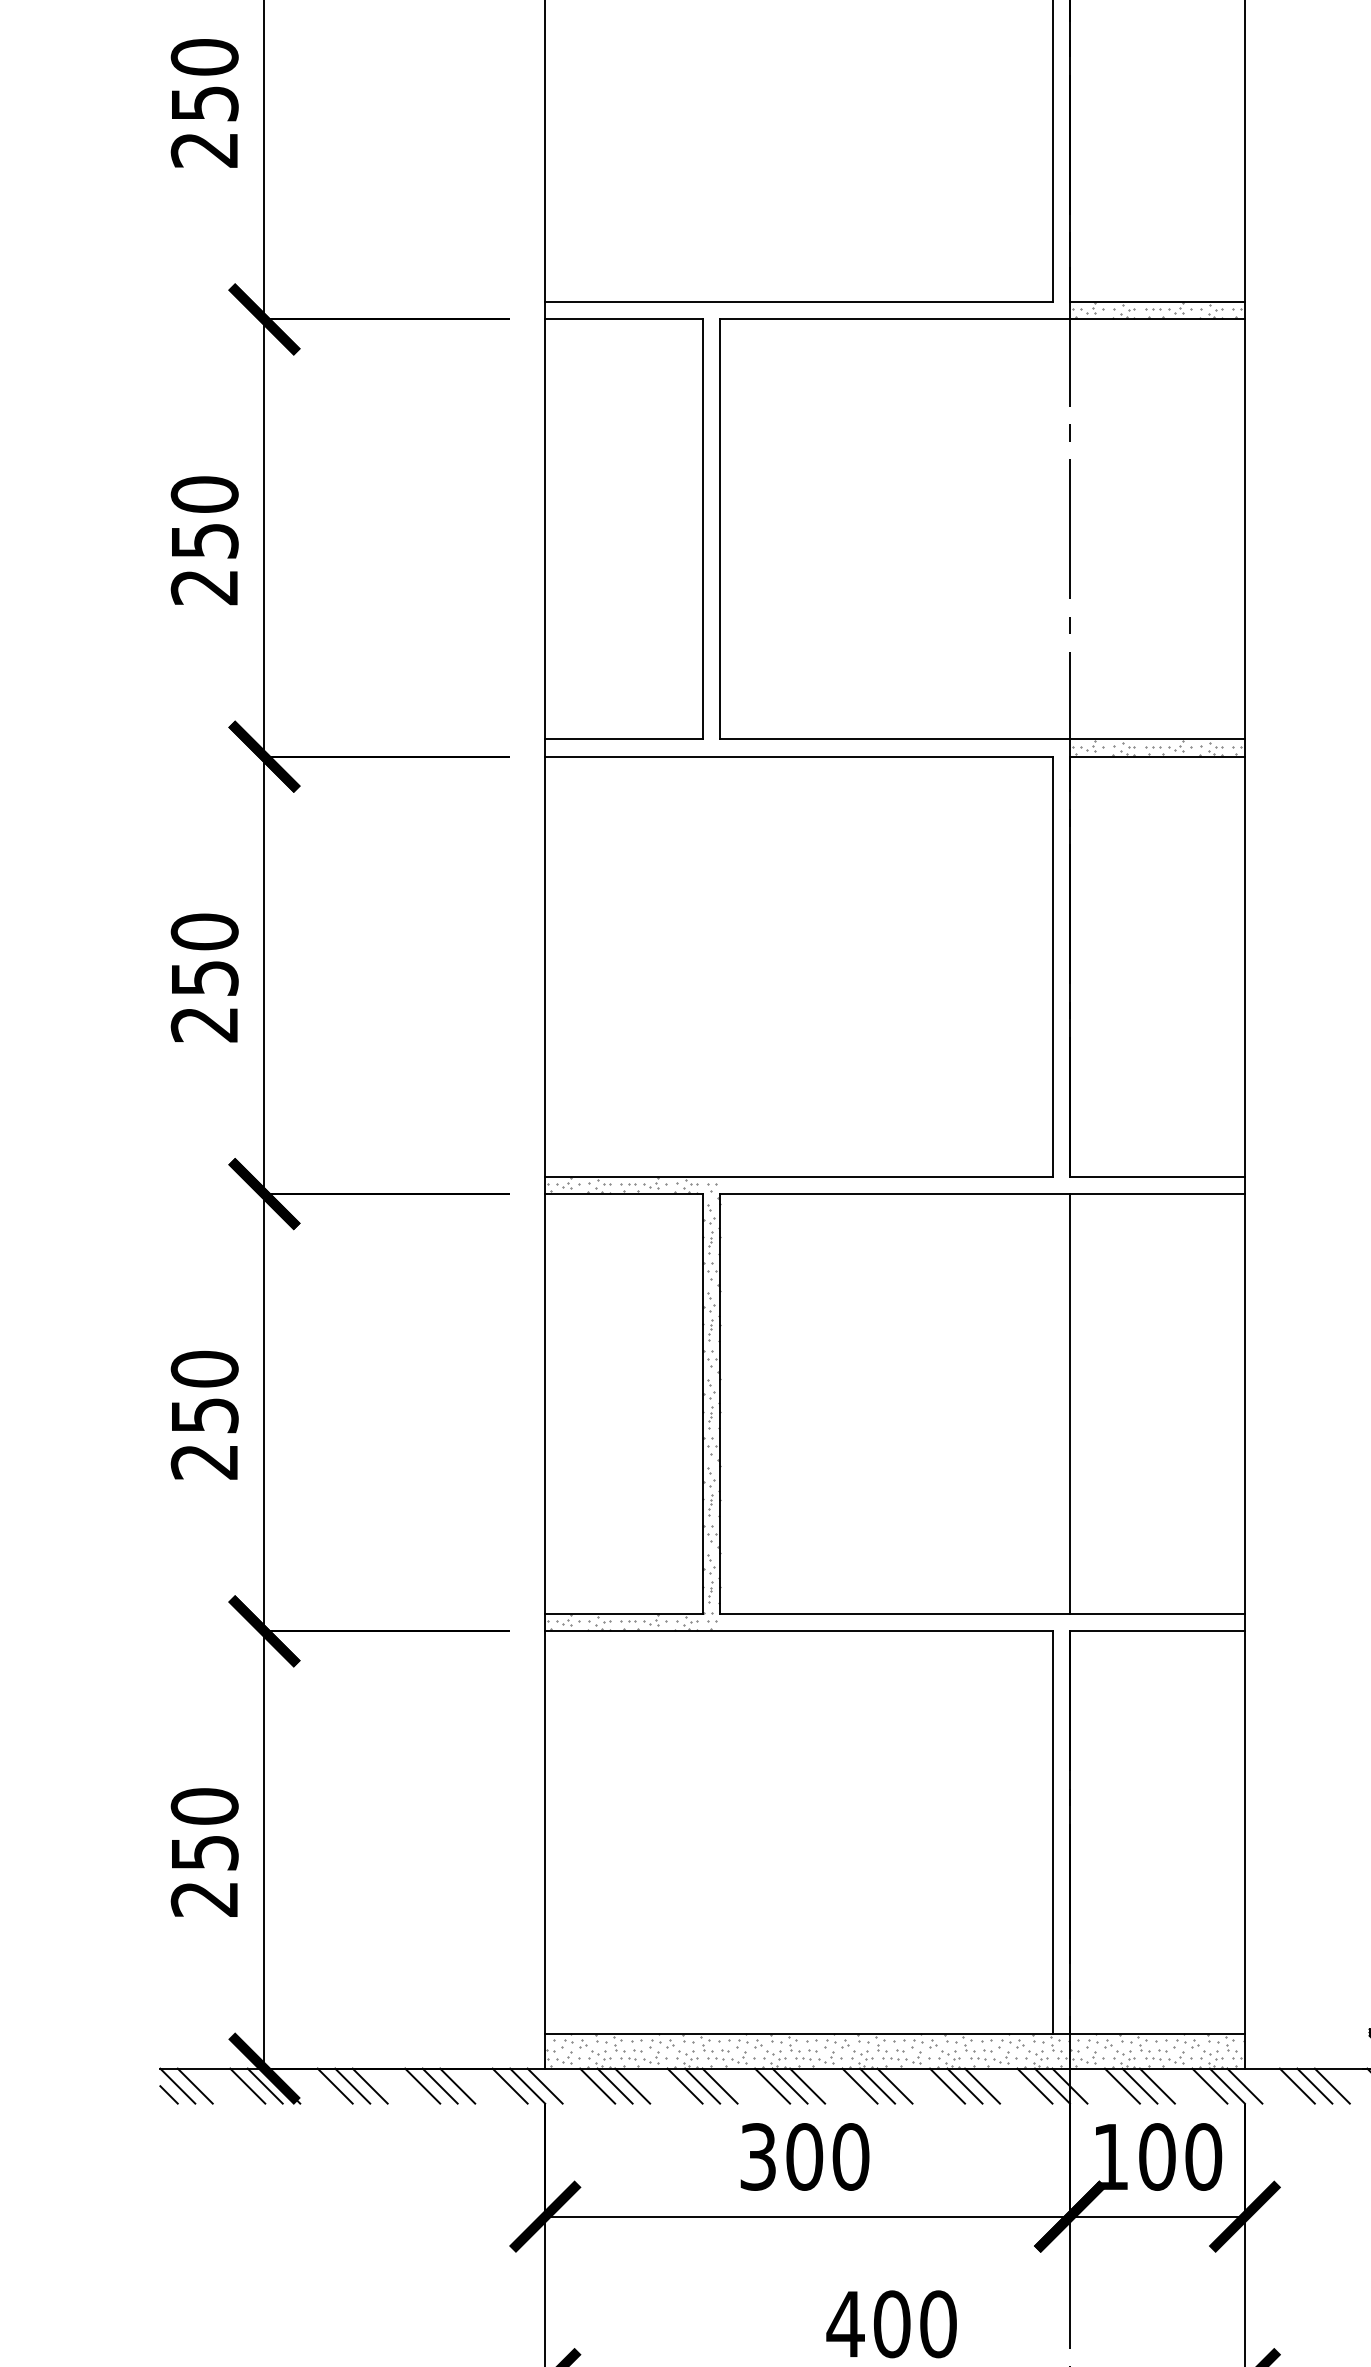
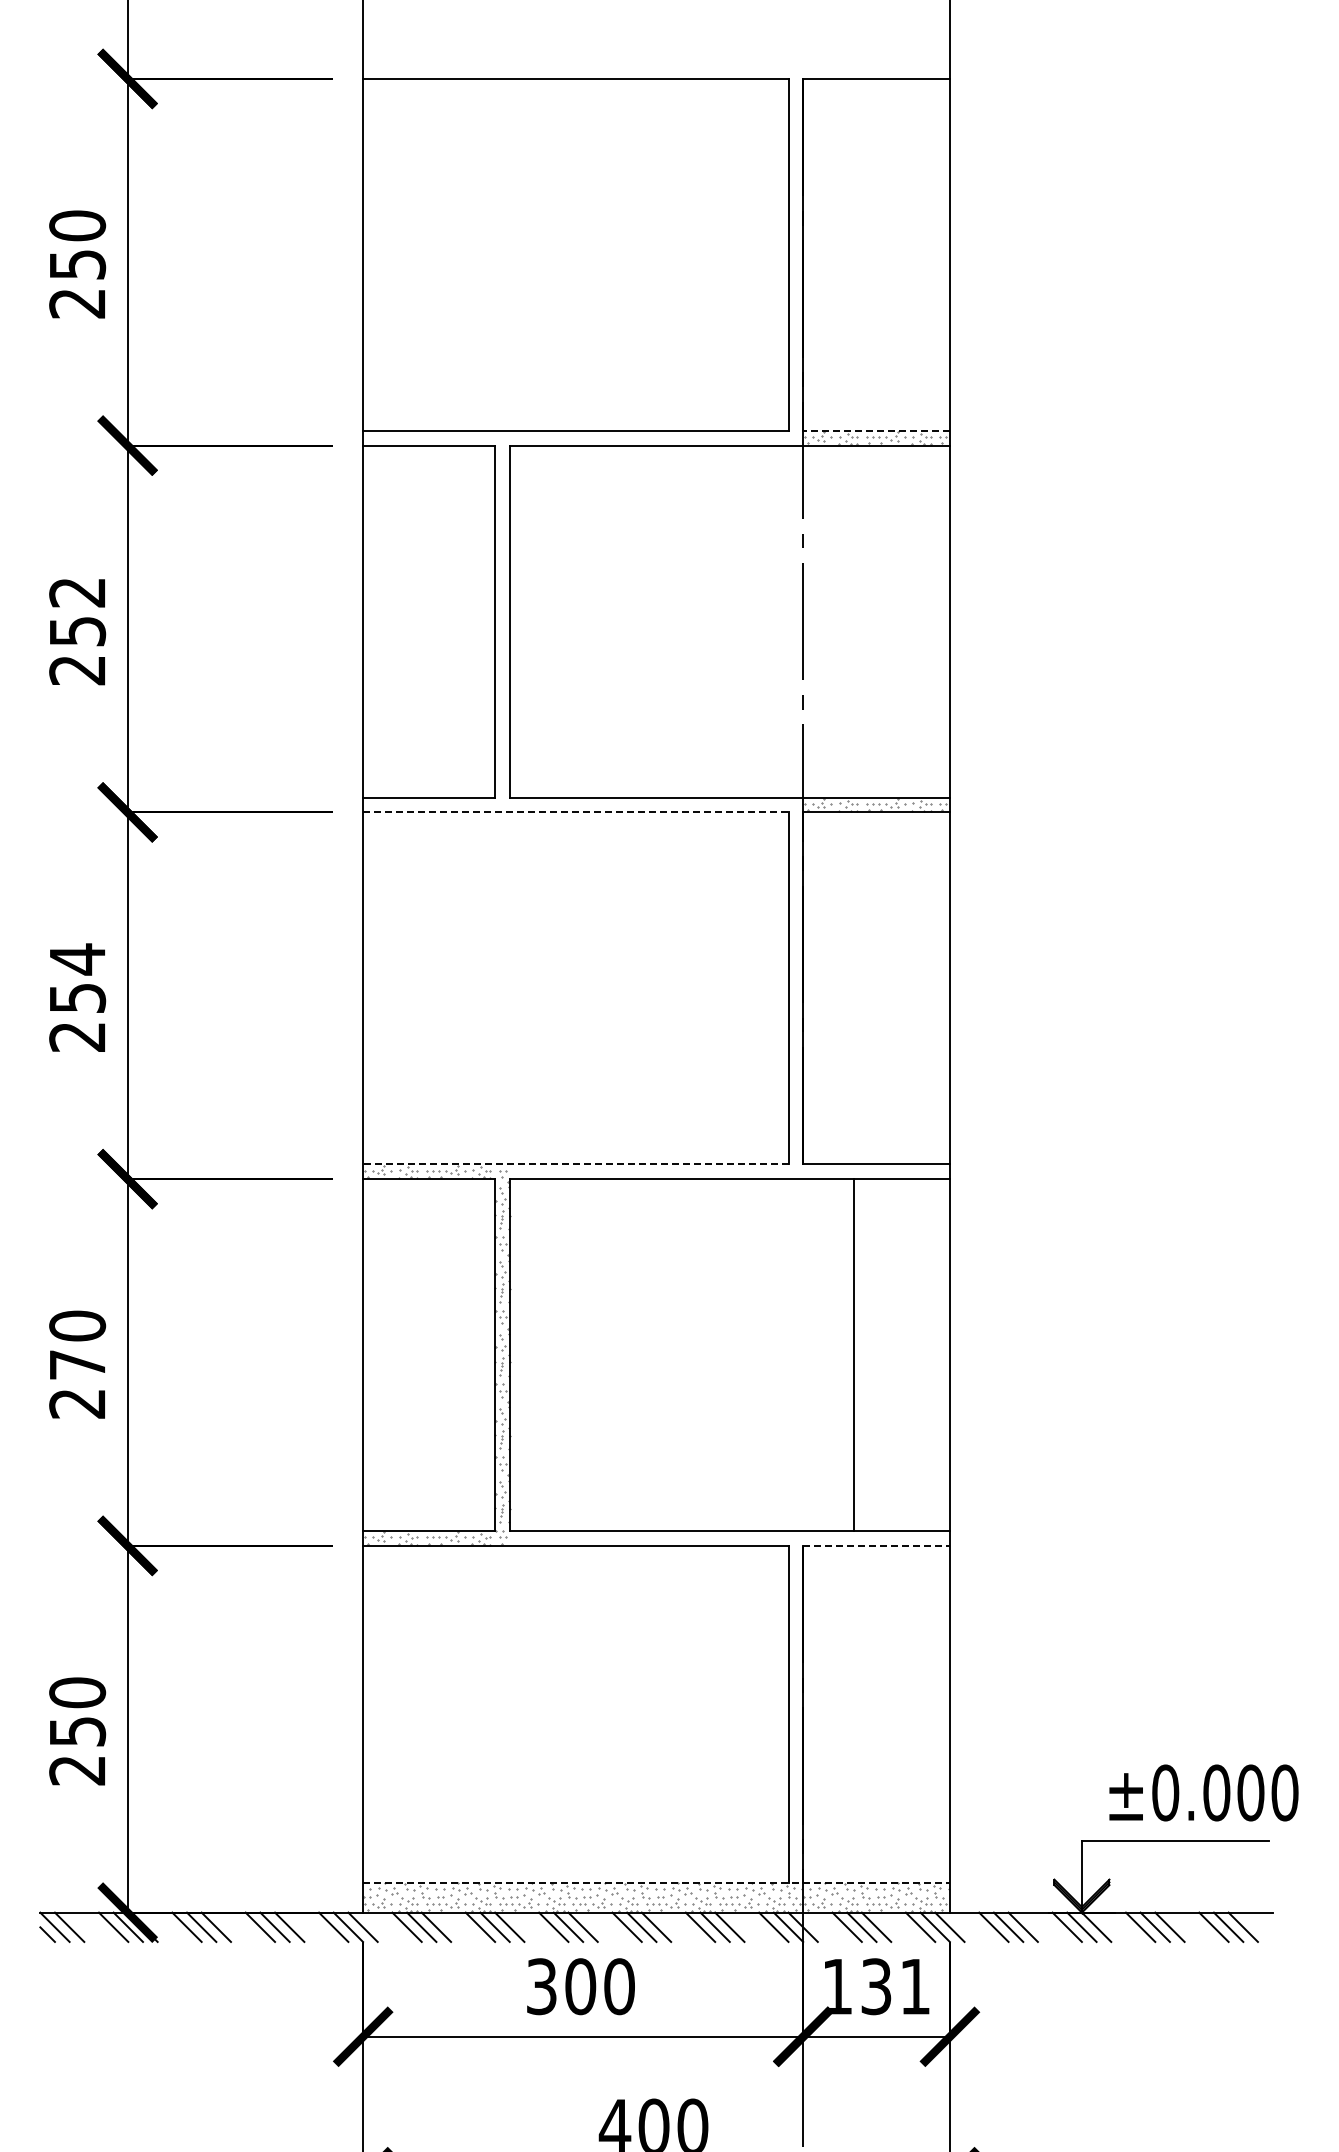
line: (1157, 302) -> (876, 431), solid -> dashed
text: (204, 494) -> (77, 592), 250 -> 252
line: (798, 756) -> (575, 812), solid -> dashed
text: (204, 932) -> (77, 959), 250 -> 254
line: (798, 1176) -> (575, 1164), solid -> dashed
line: (1070, 1404) -> (854, 1355), moved
text: (205, 1415) -> (78, 1364), 250 -> 270
line: (1158, 1630) -> (877, 1545), solid -> dashed
line: (896, 2033) -> (657, 1883), solid -> dashed
text: (1180, 2156) -> (895, 1986), 100 -> 131

